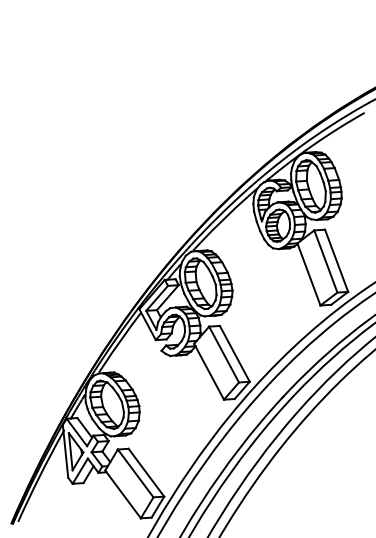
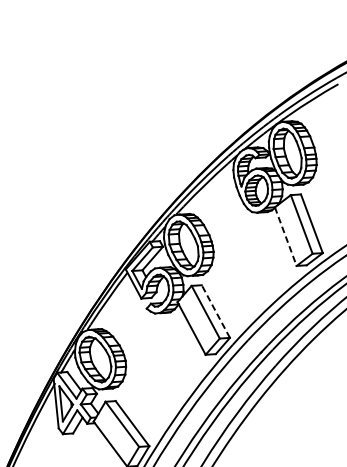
line: (309, 274) -> (286, 236), solid -> dashed
line: (234, 353) -> (215, 311), solid -> dashed

